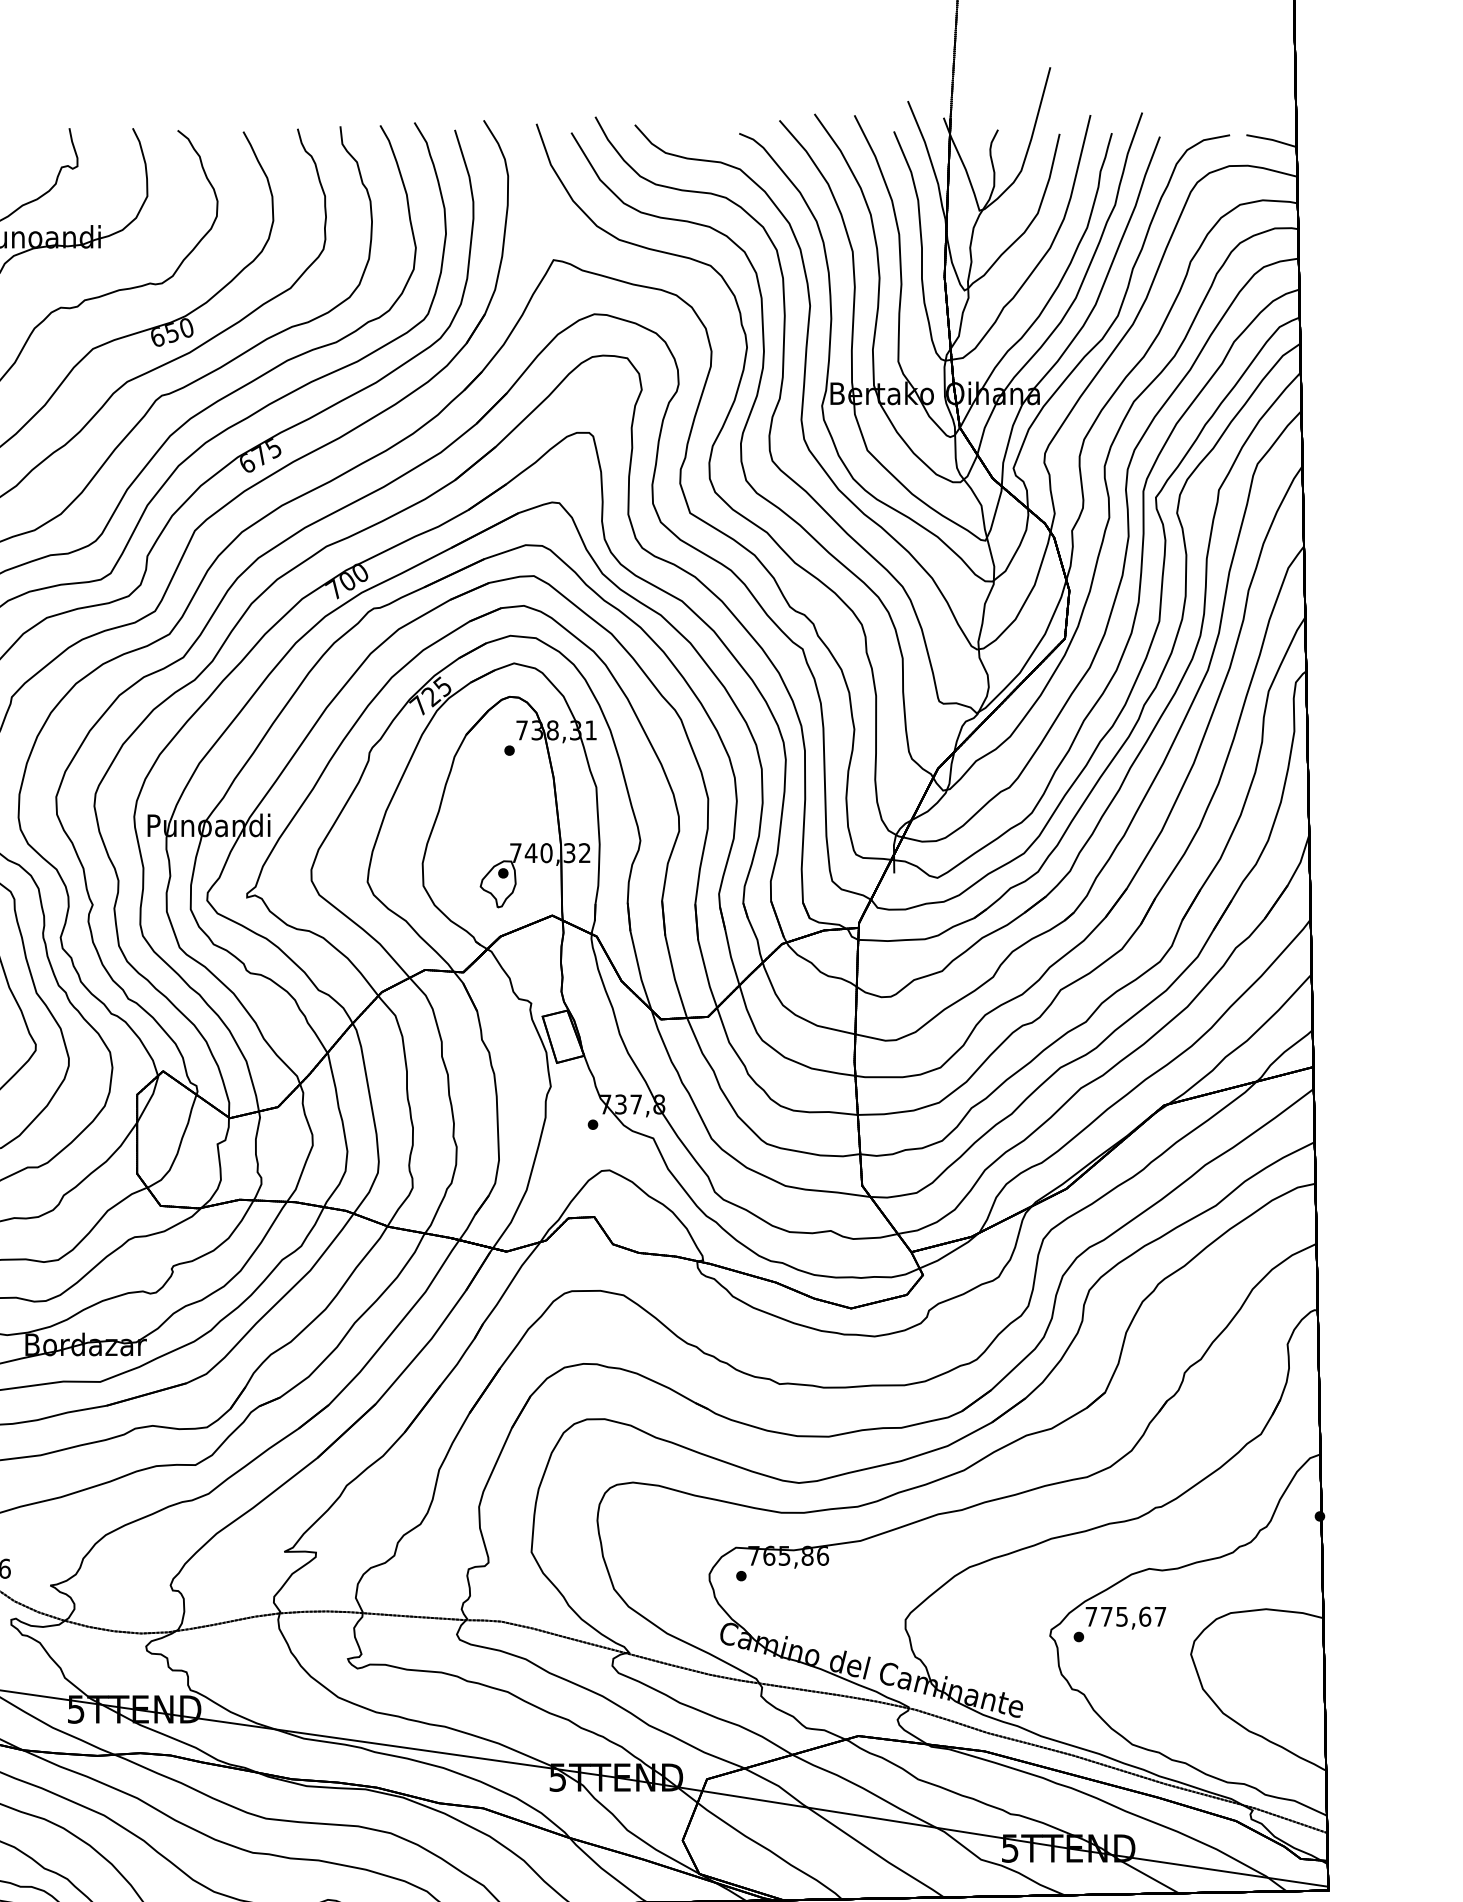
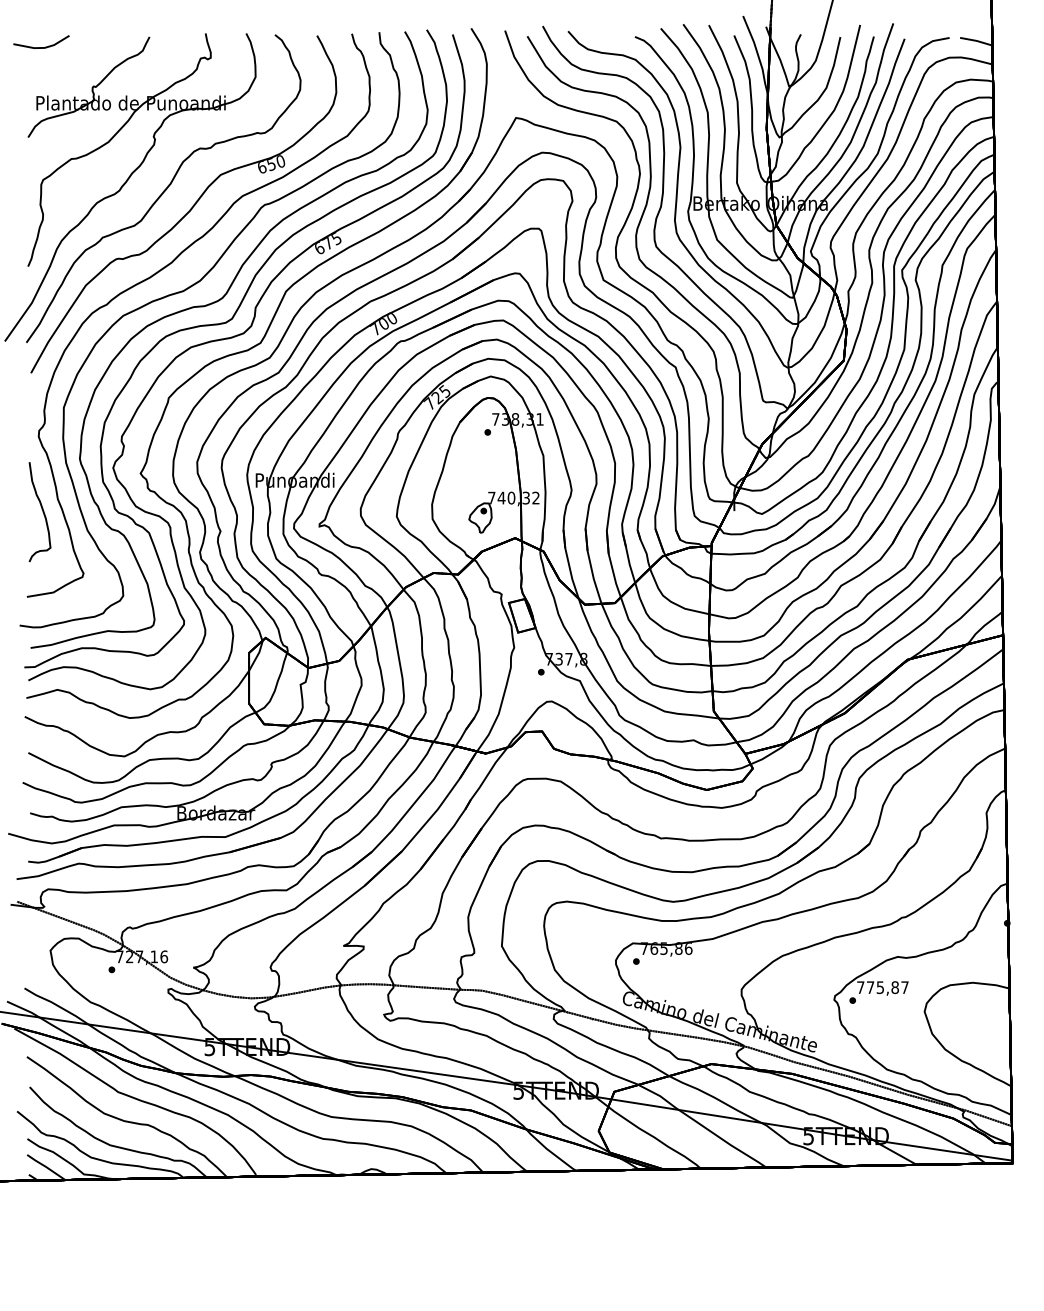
text: (1145, 1616) -> (895, 987), 775,67 -> 775,87

